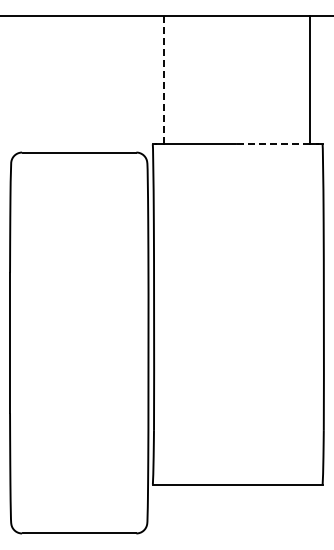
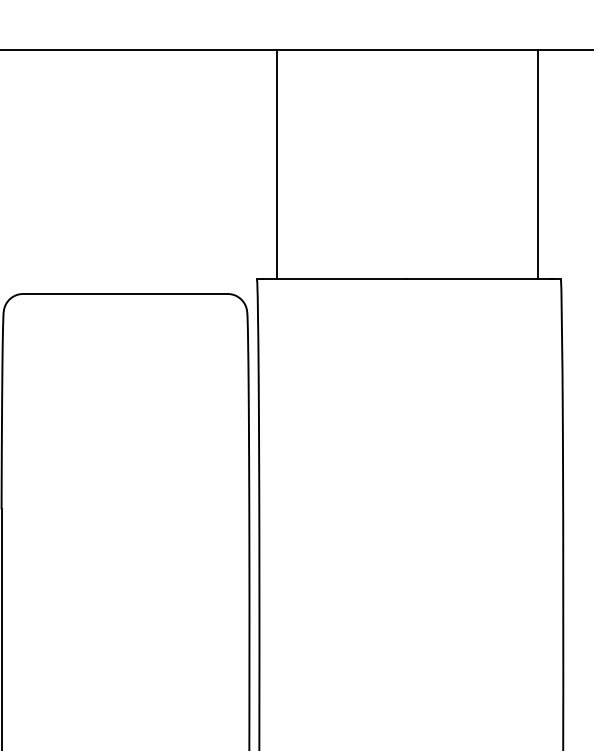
line: (163, 80) -> (276, 165), dashed -> solid
line: (272, 144) -> (471, 279), dashed -> solid

